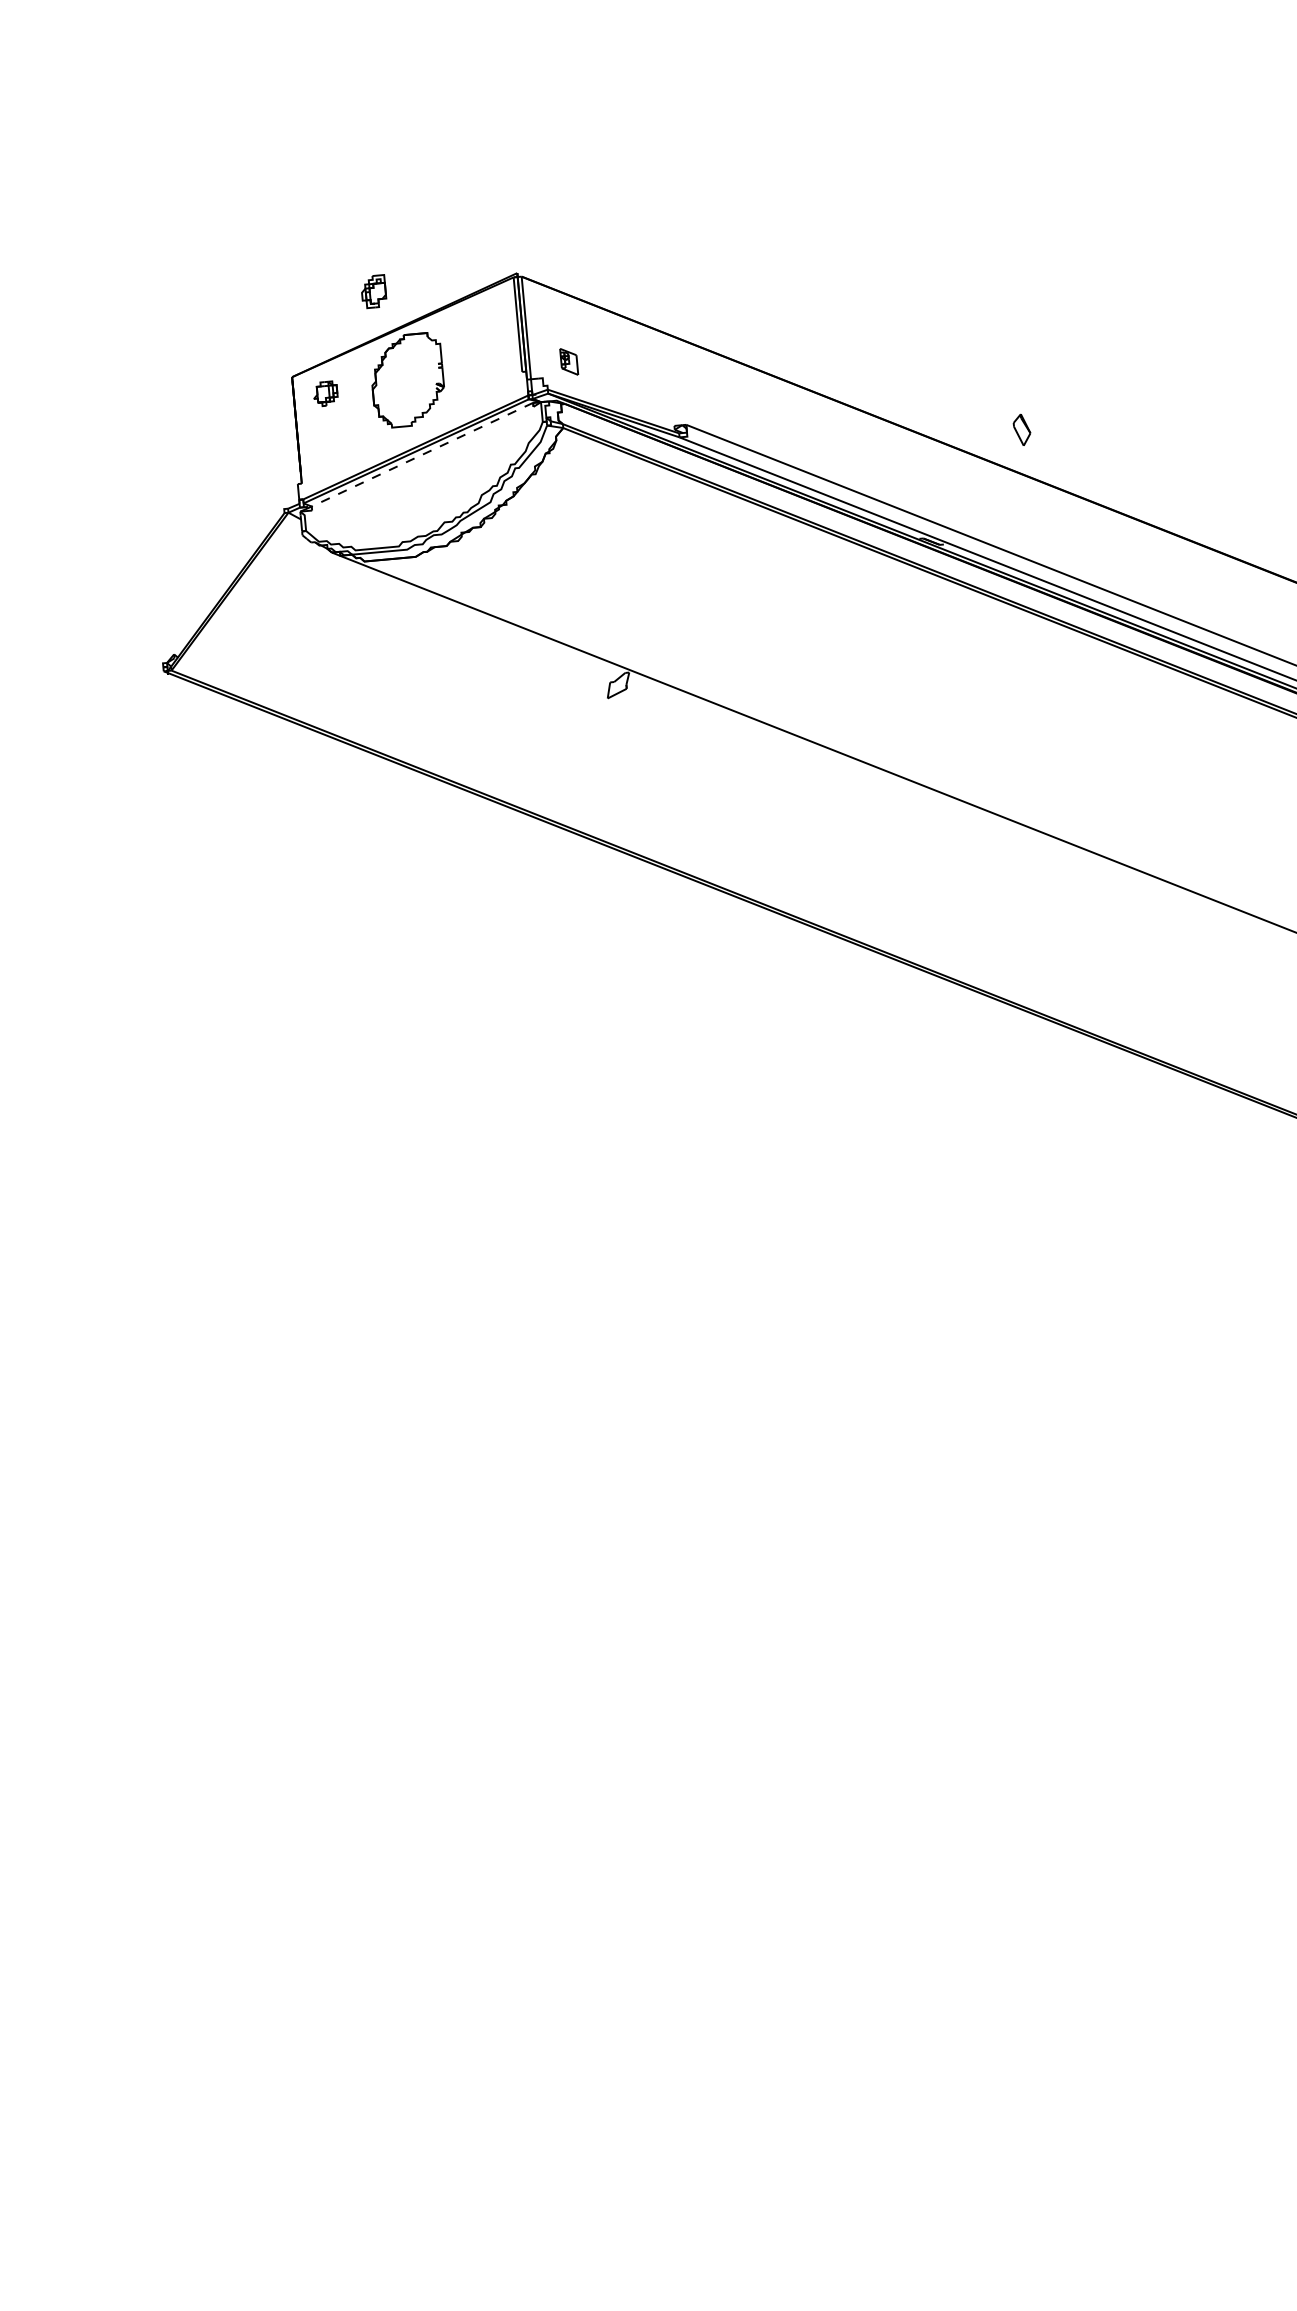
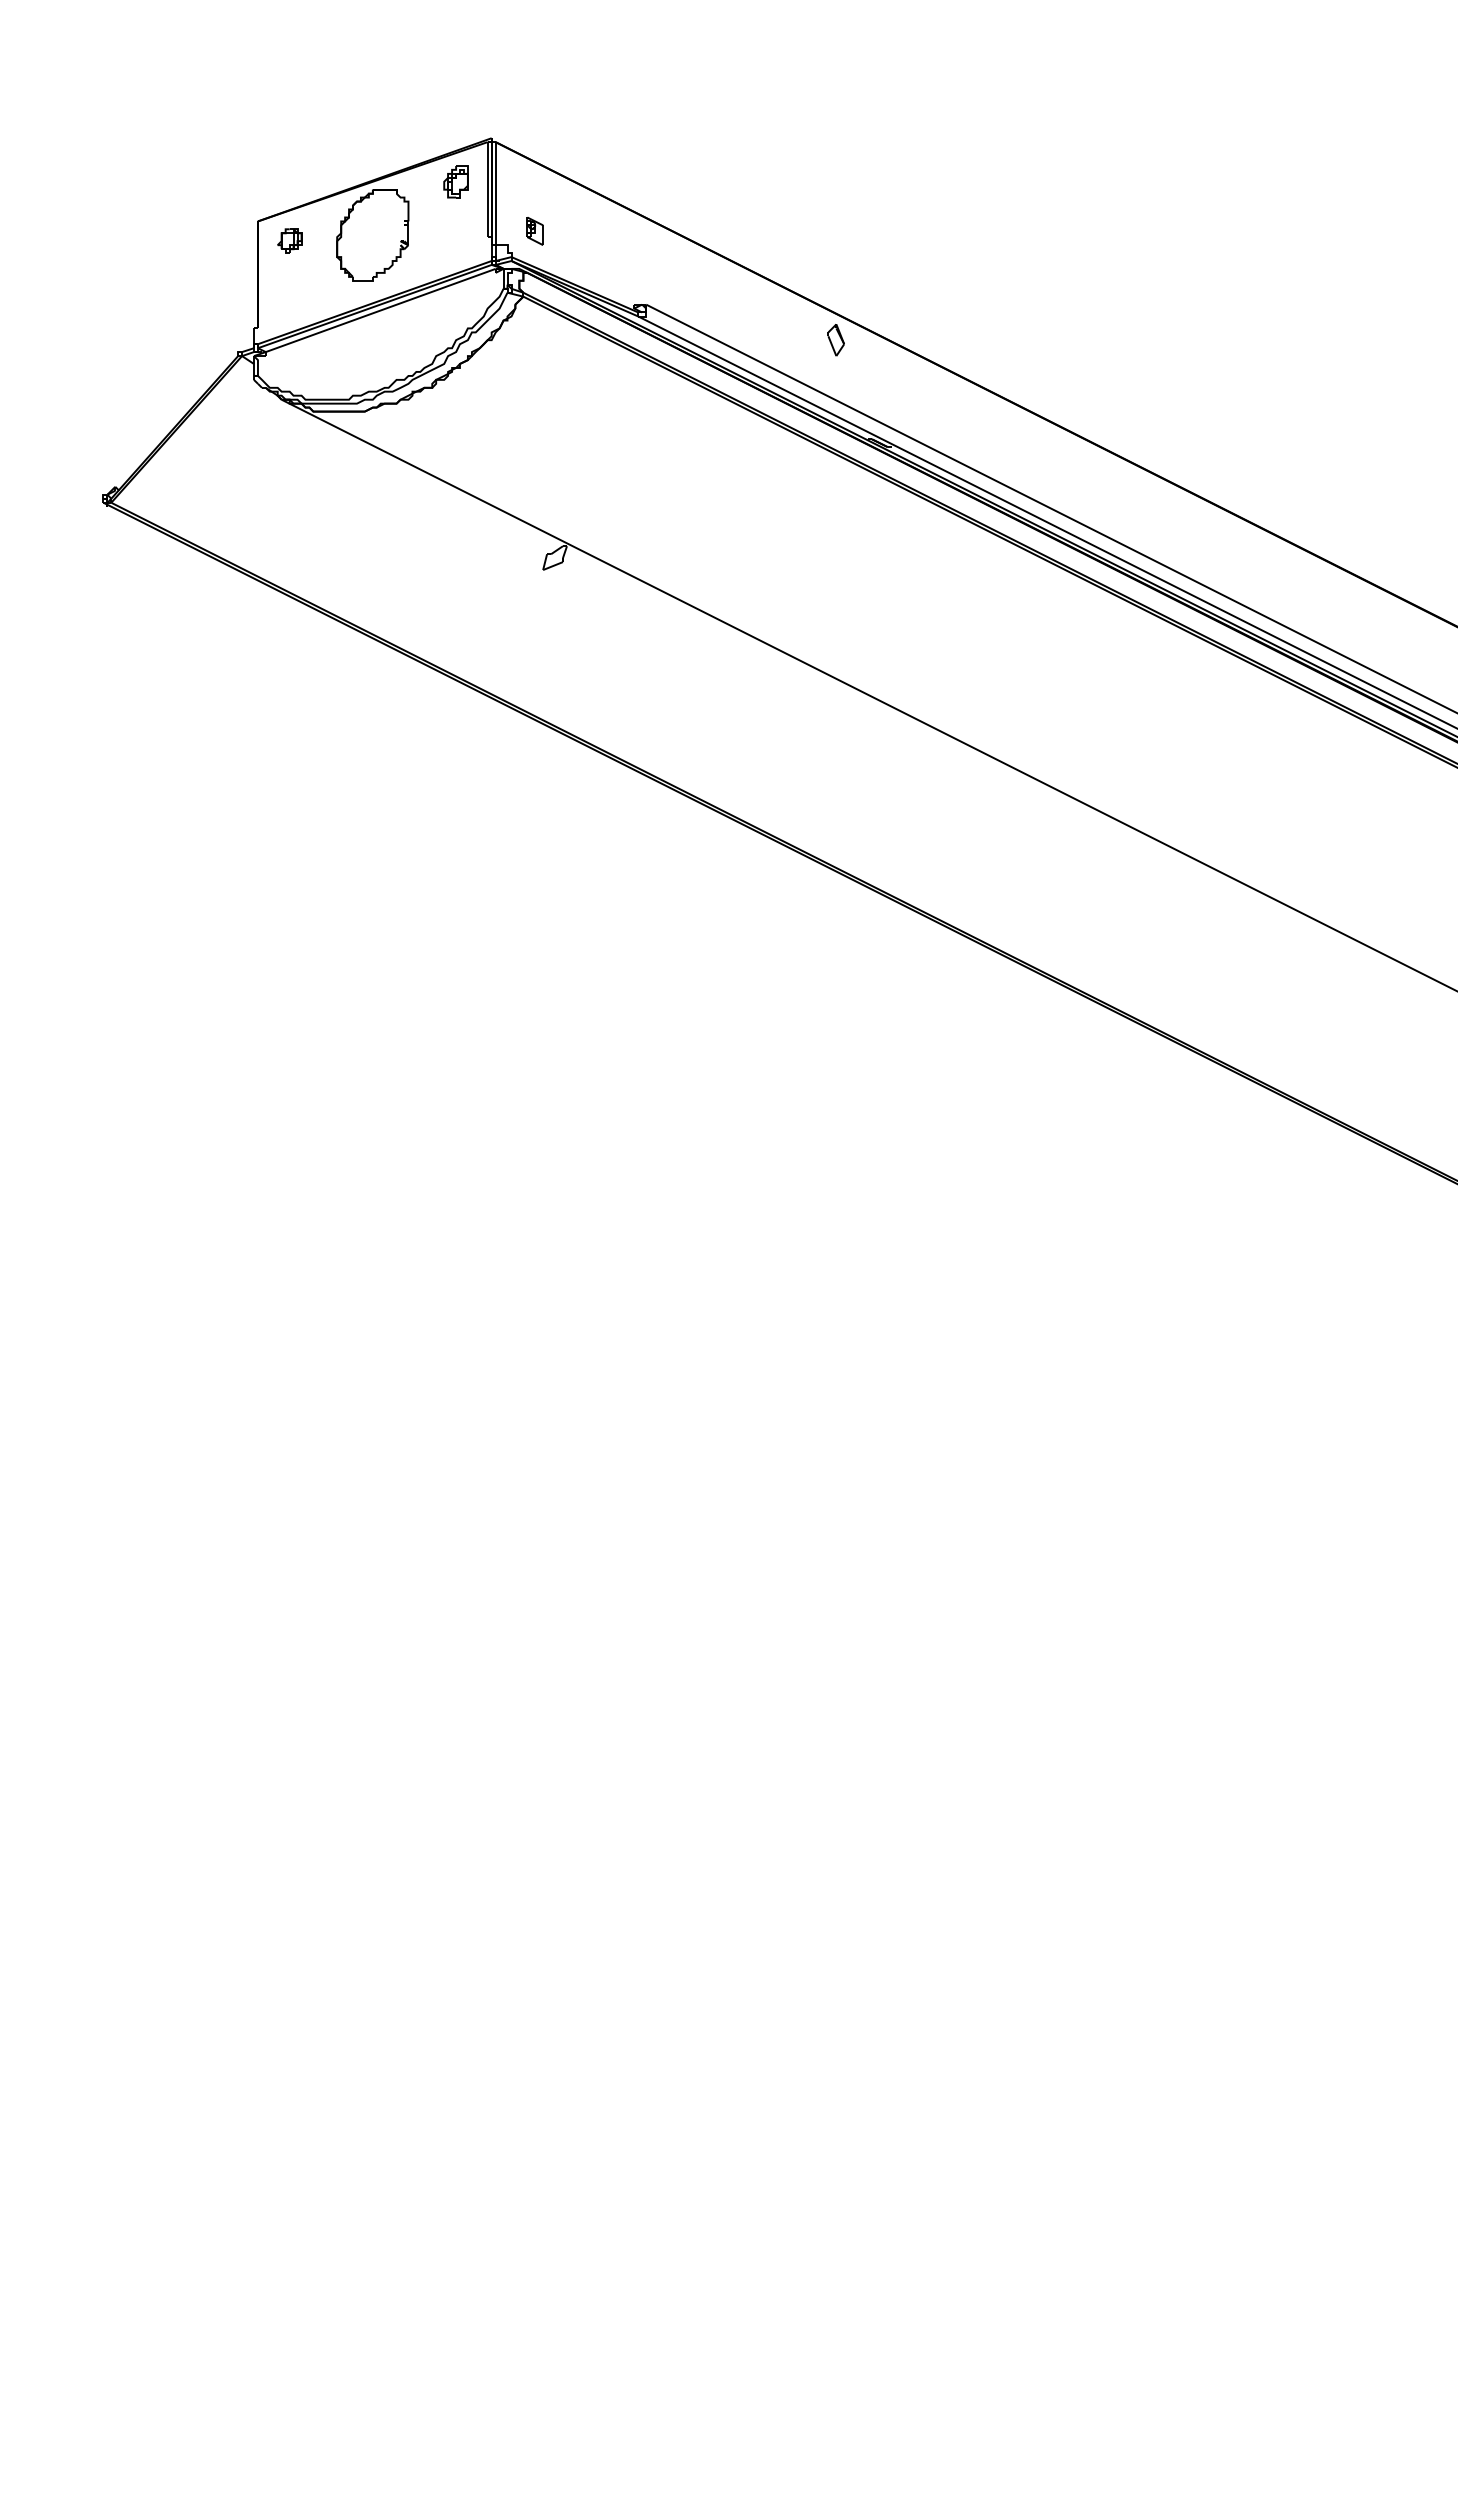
part: (373, 291) -> (455, 181), moved
part: (1021, 430) -> (835, 340), moved
line: (422, 454) -> (380, 310), dashed -> solid

